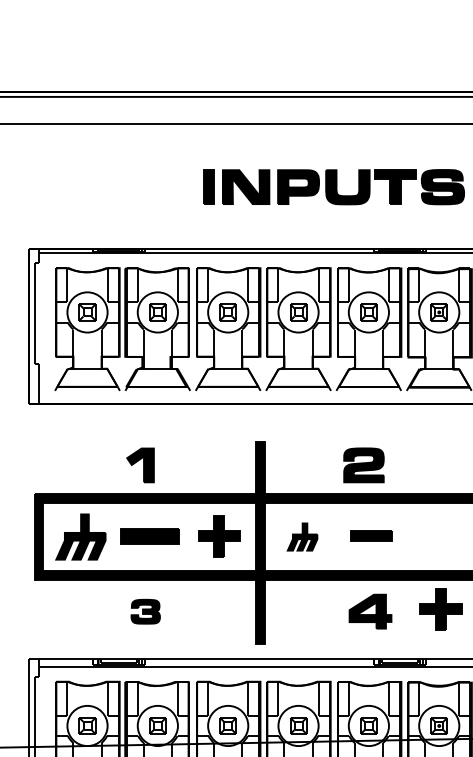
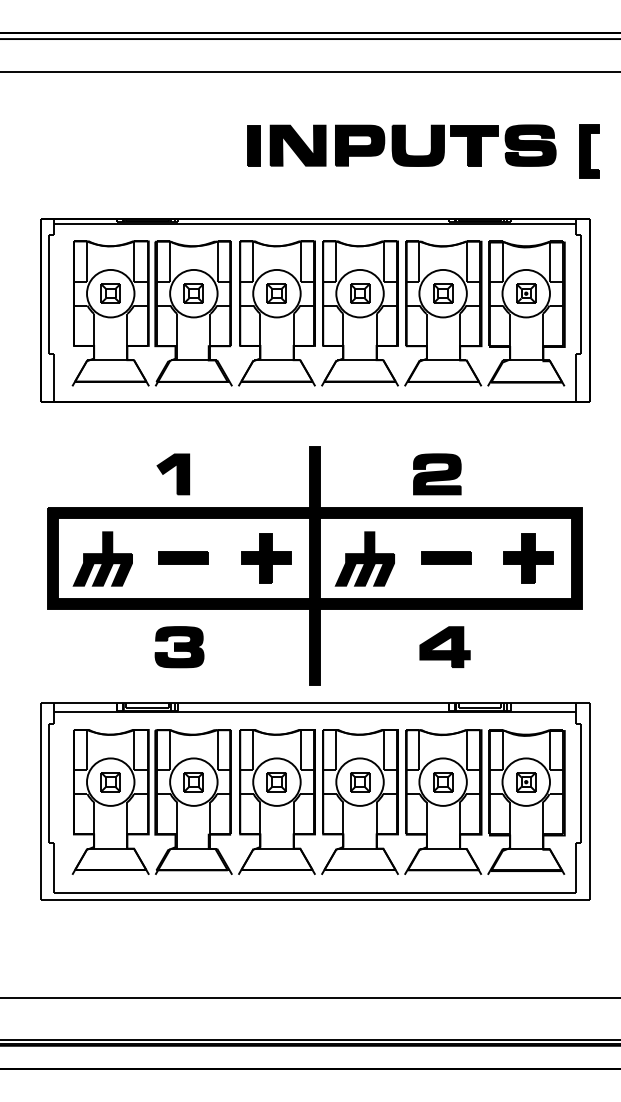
part: (149, 535) -> (183, 557), size x0.71
part: (302, 536) -> (364, 558), size x1.67
part: (441, 609) -> (528, 558), moved
part: (145, 611) -> (179, 647), size x1.43

